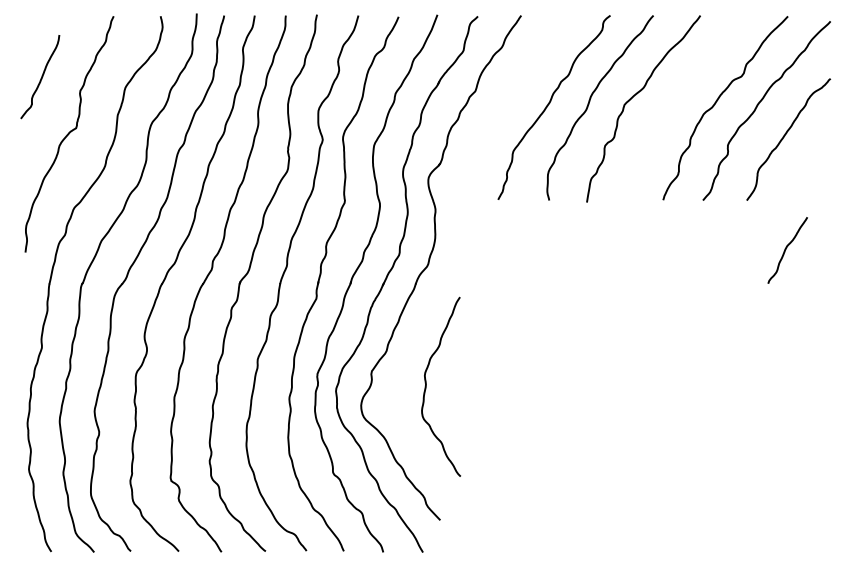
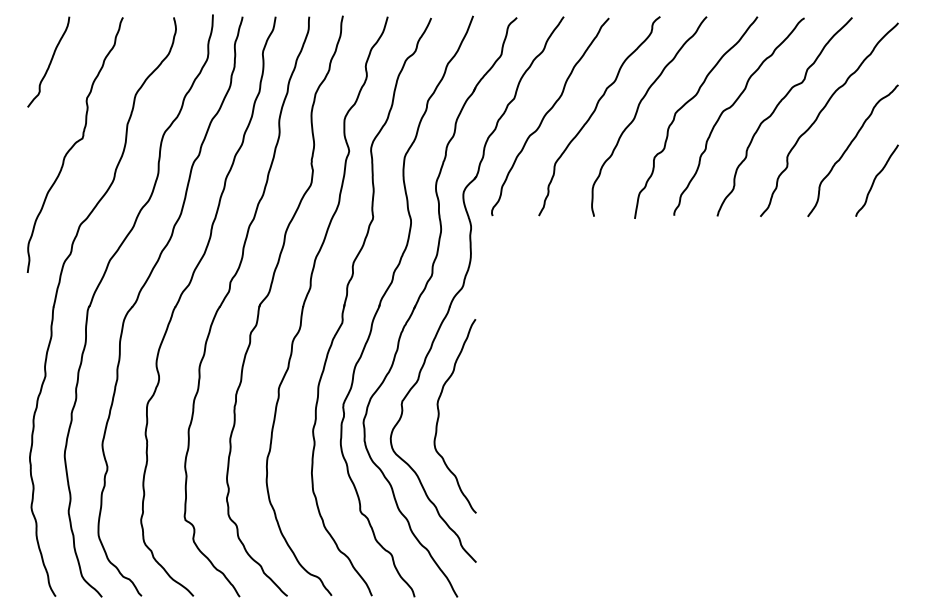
curve: (41, 77) -> (49, 62), moved
curve: (675, 100) -> (730, 108), added
curve: (505, 106) -> (546, 115), added
curve: (786, 250) -> (875, 180), moved
curve: (426, 387) -> (439, 416), moved

